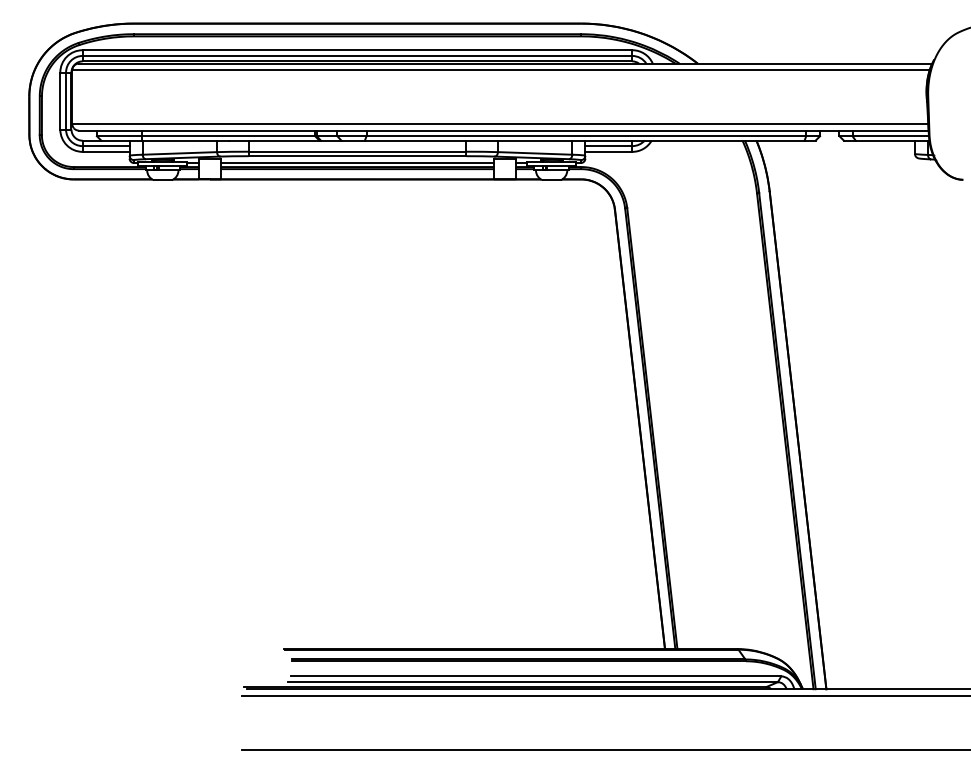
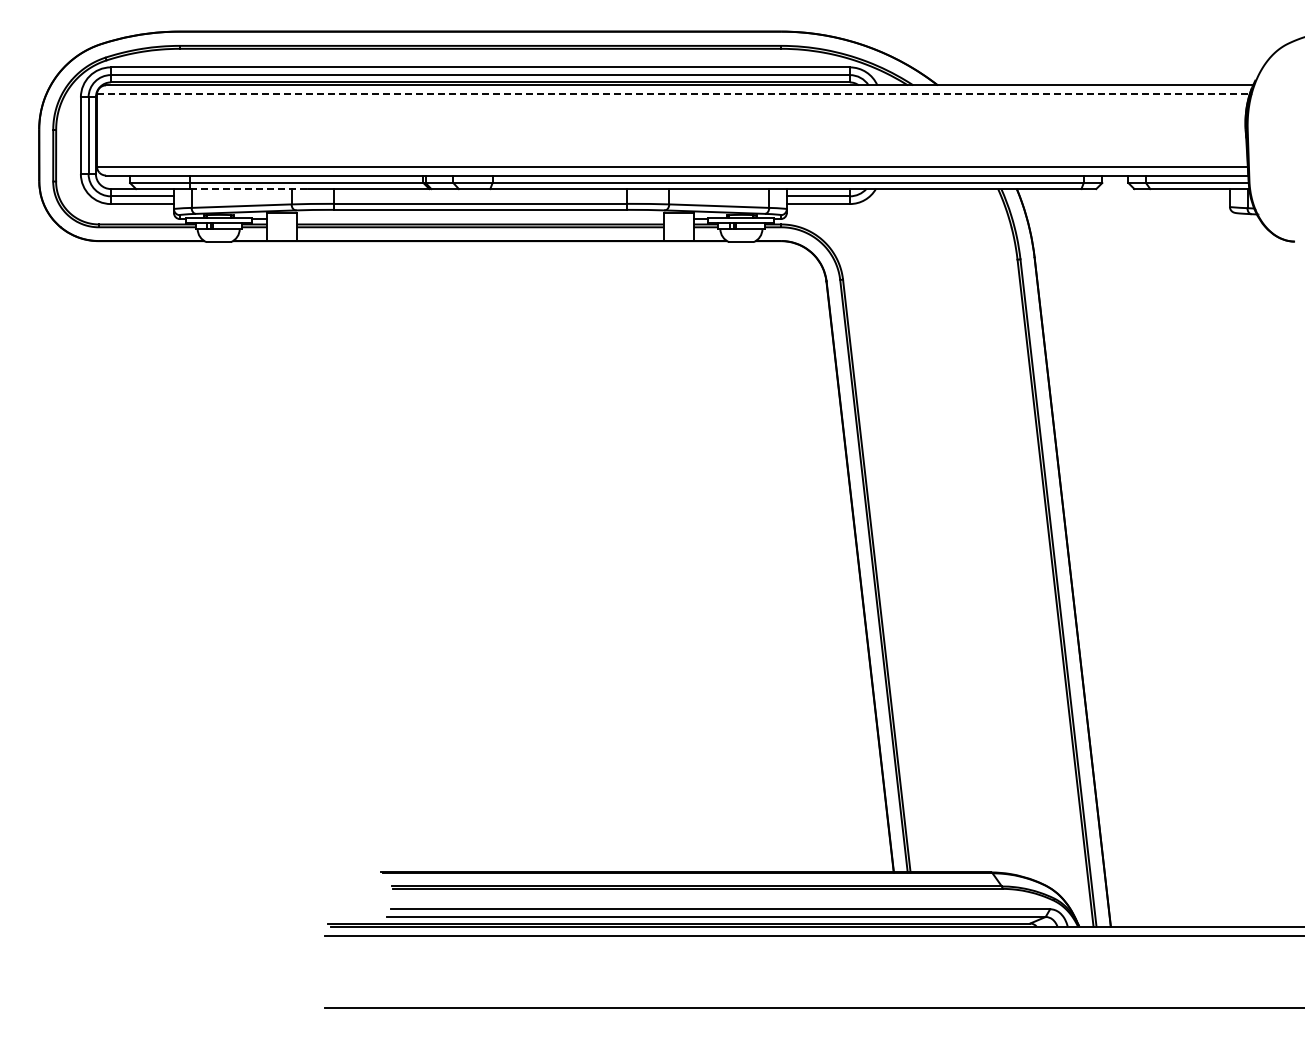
line: (501, 70) -> (673, 94), solid -> dashed
line: (185, 141) -> (249, 189), solid -> dashed
line: (357, 163) -> (480, 219), removed

